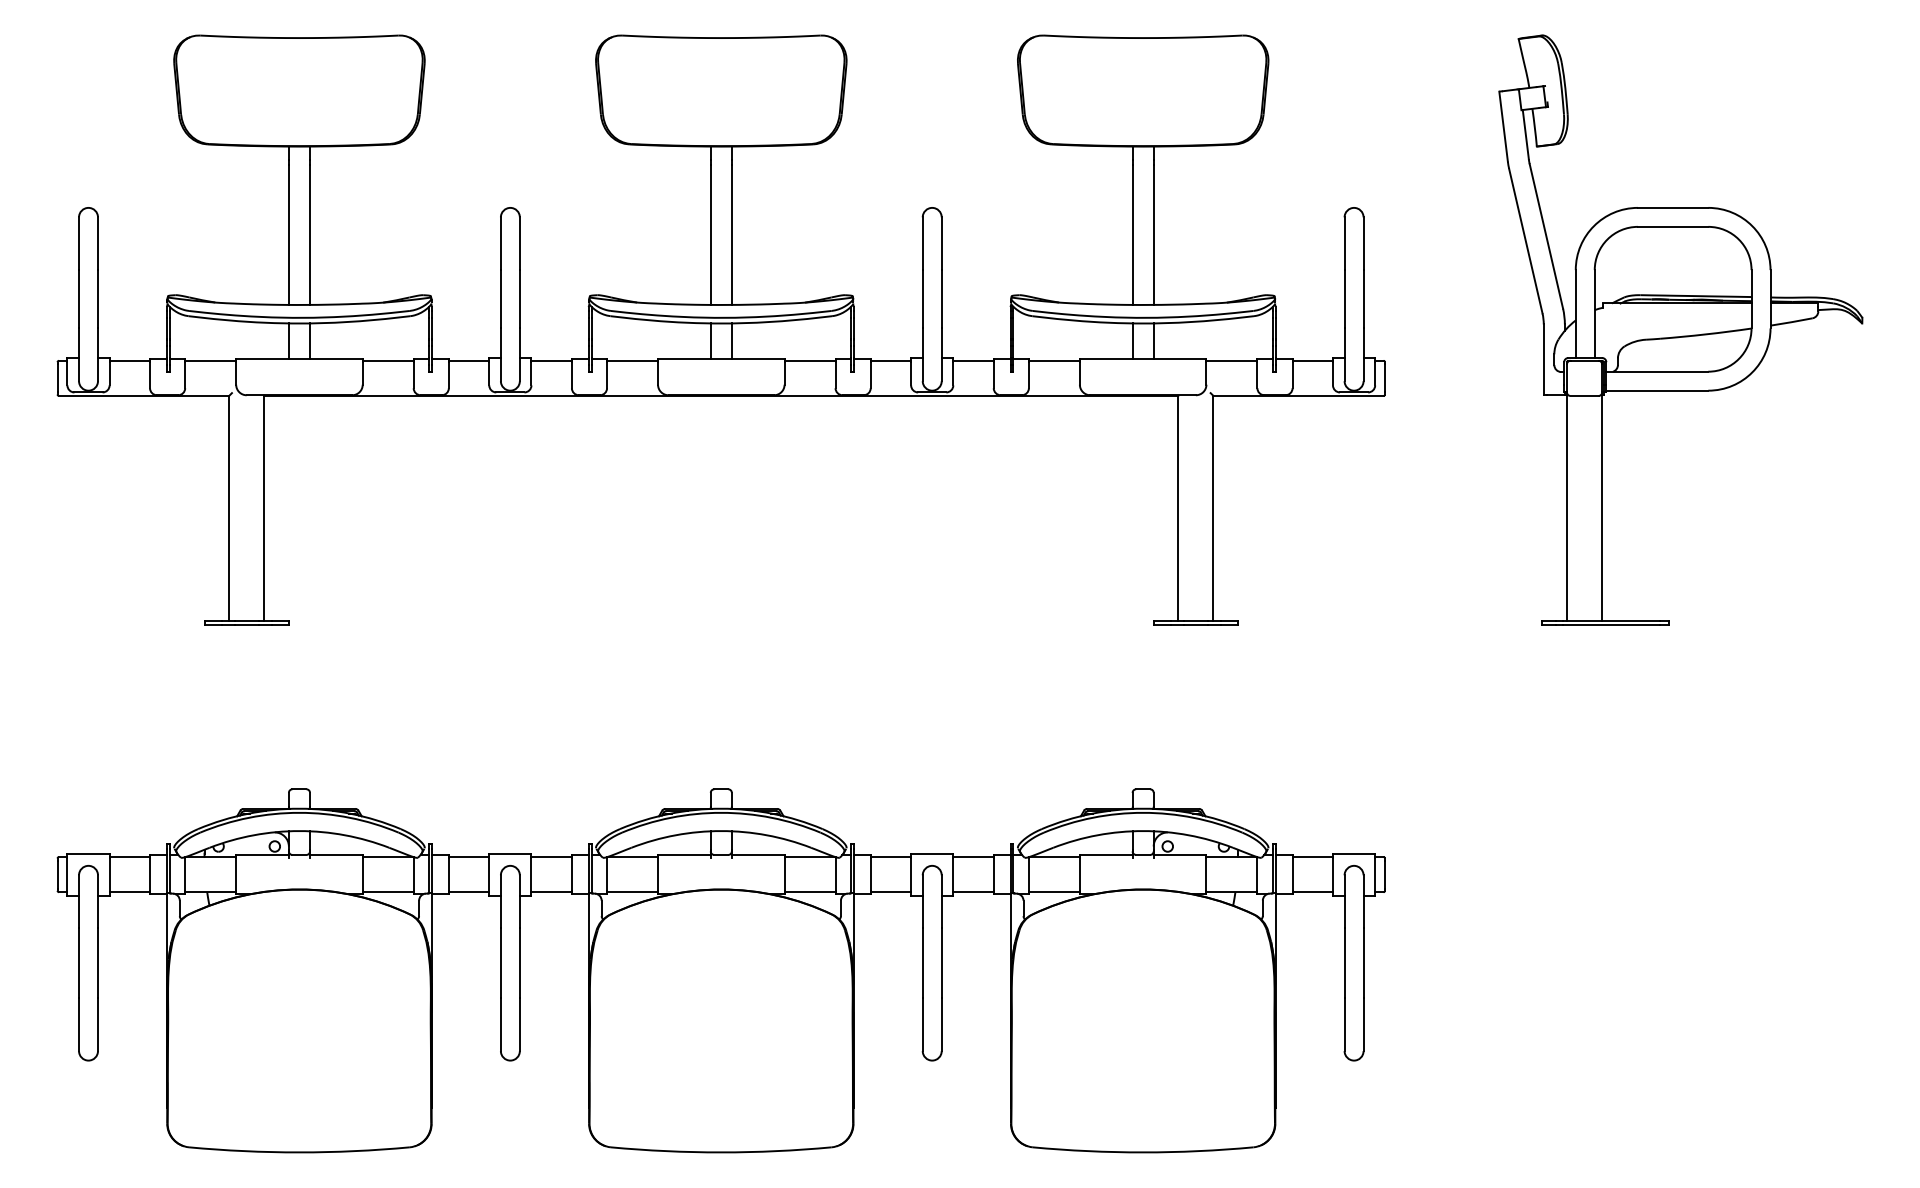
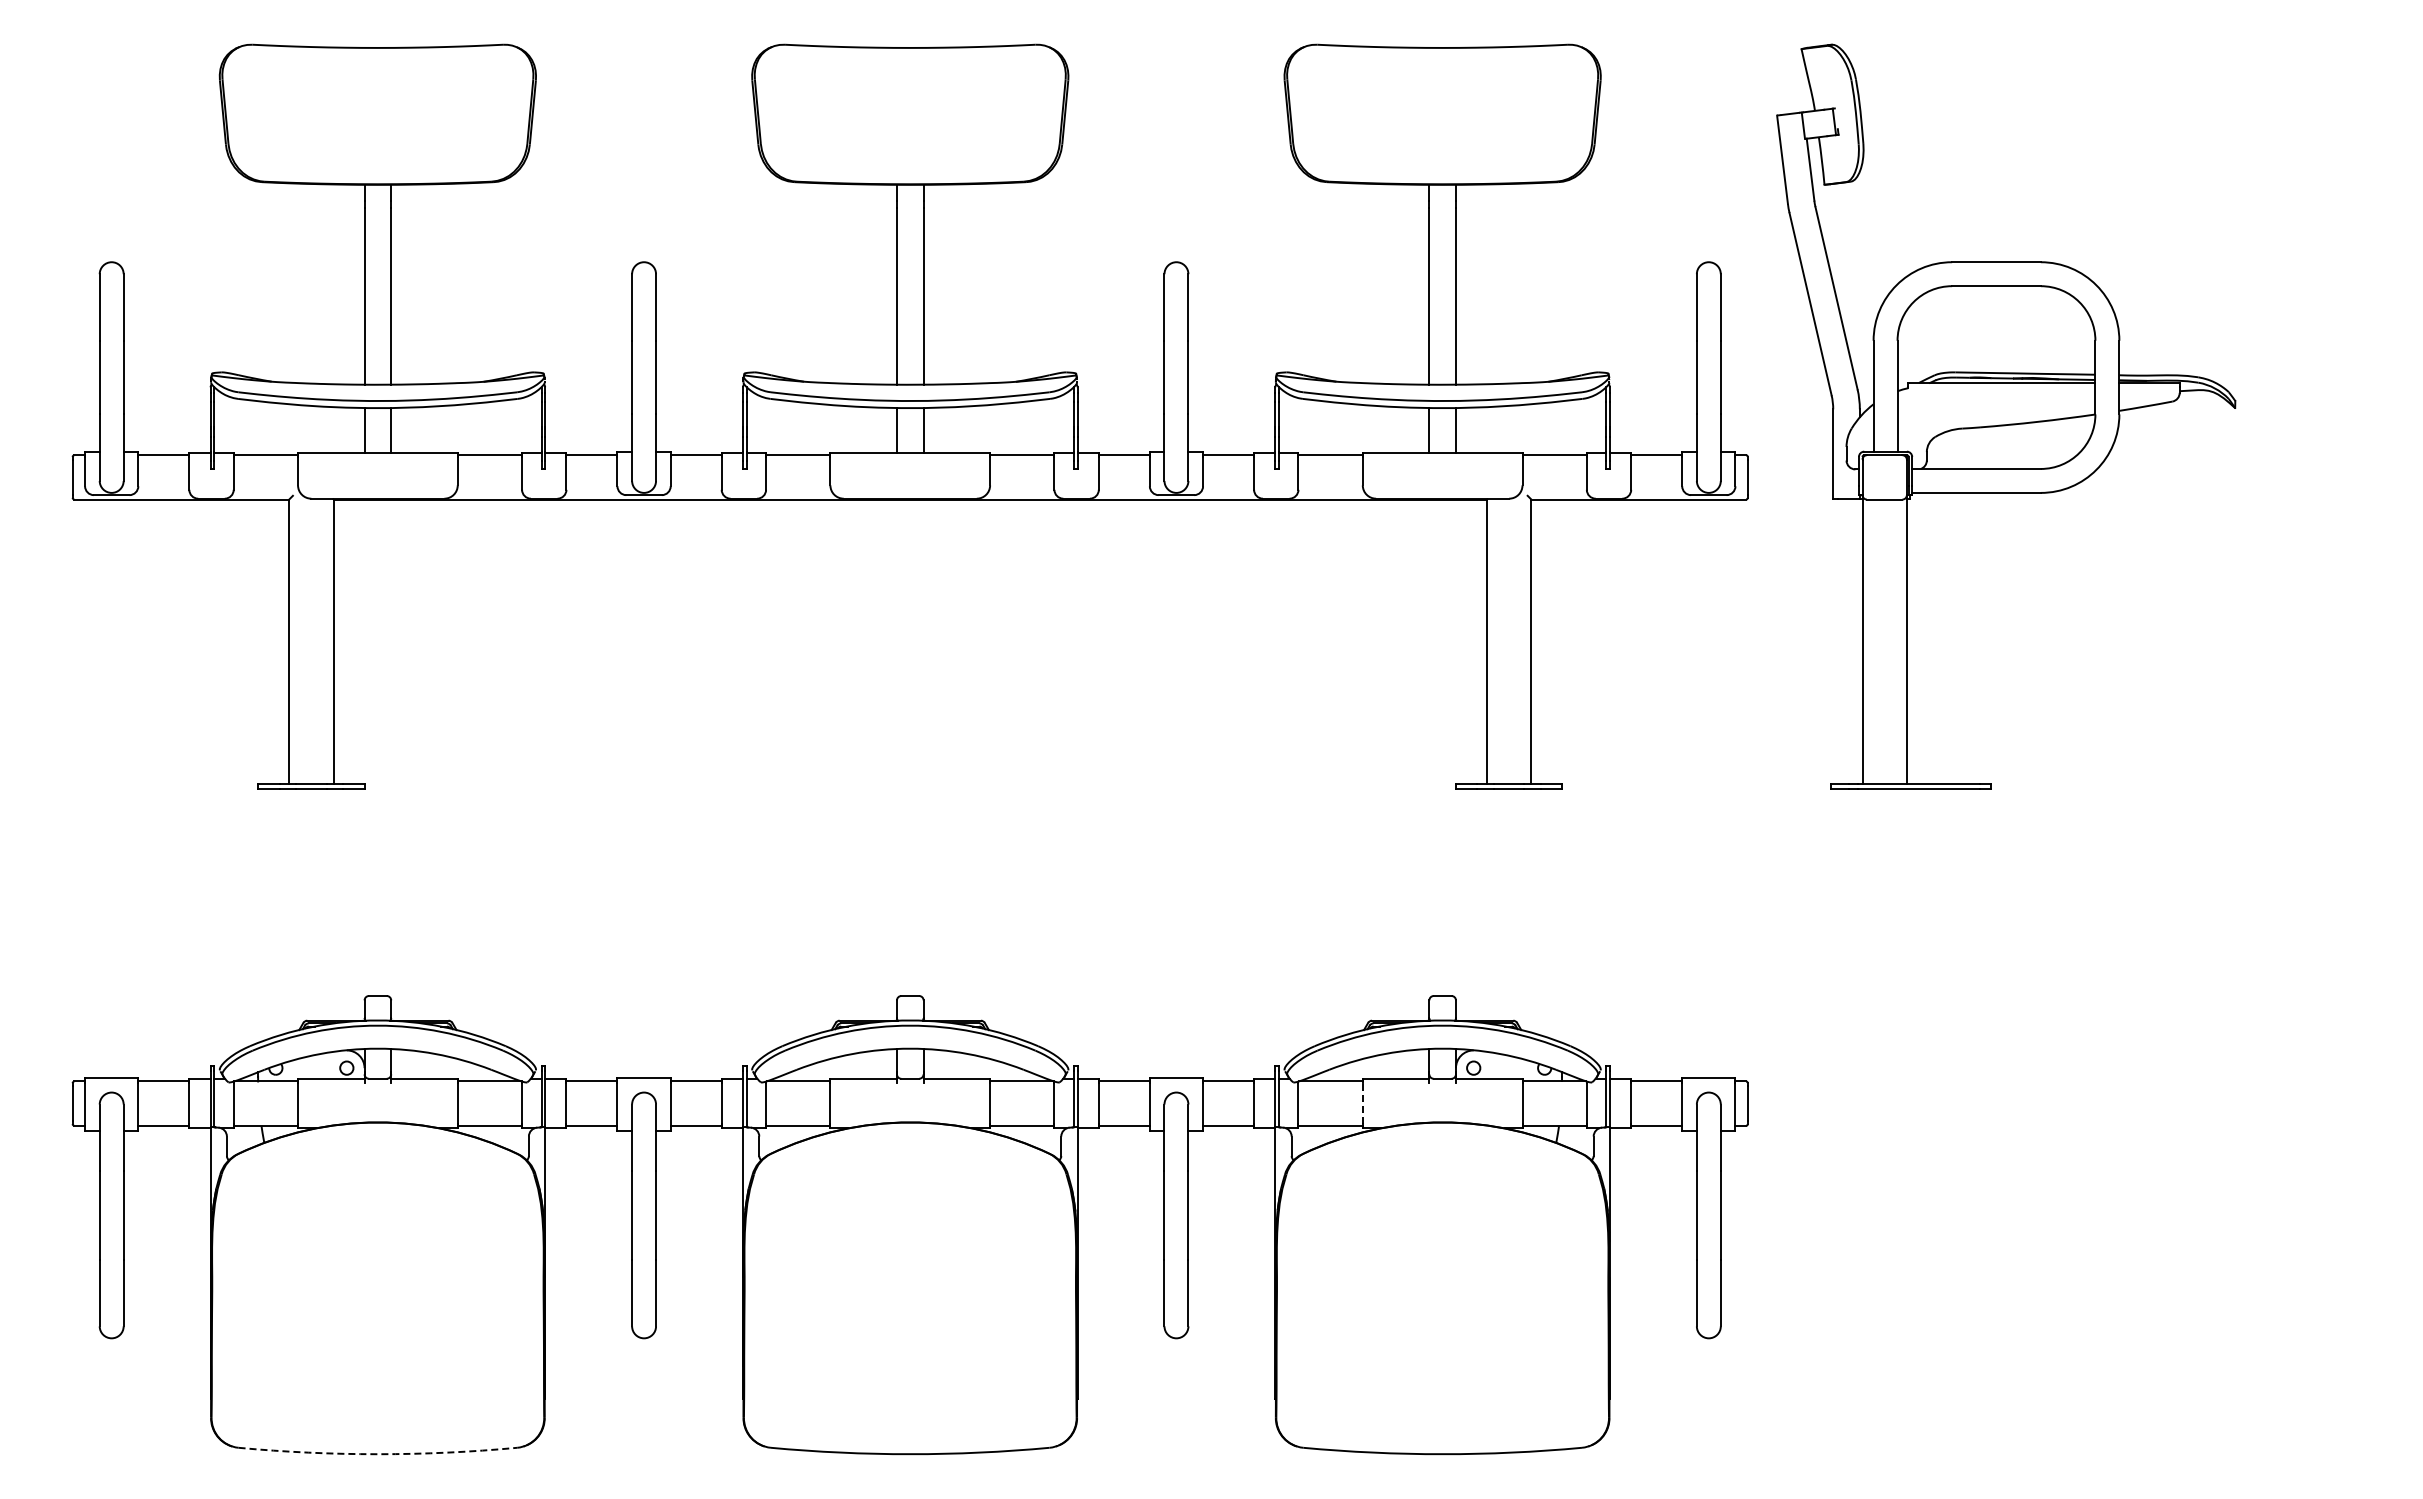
part: (1681, 330) -> (2006, 416), moved
line: (1079, 874) -> (1362, 1103), solid -> dashed
arc: (299, 1152) -> (377, 1454), solid -> dashed

